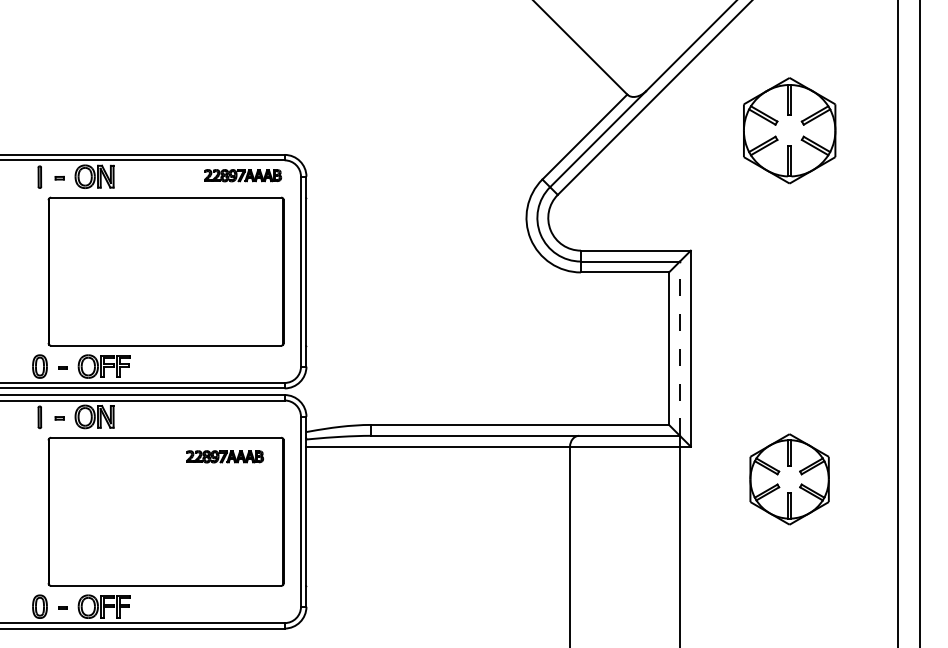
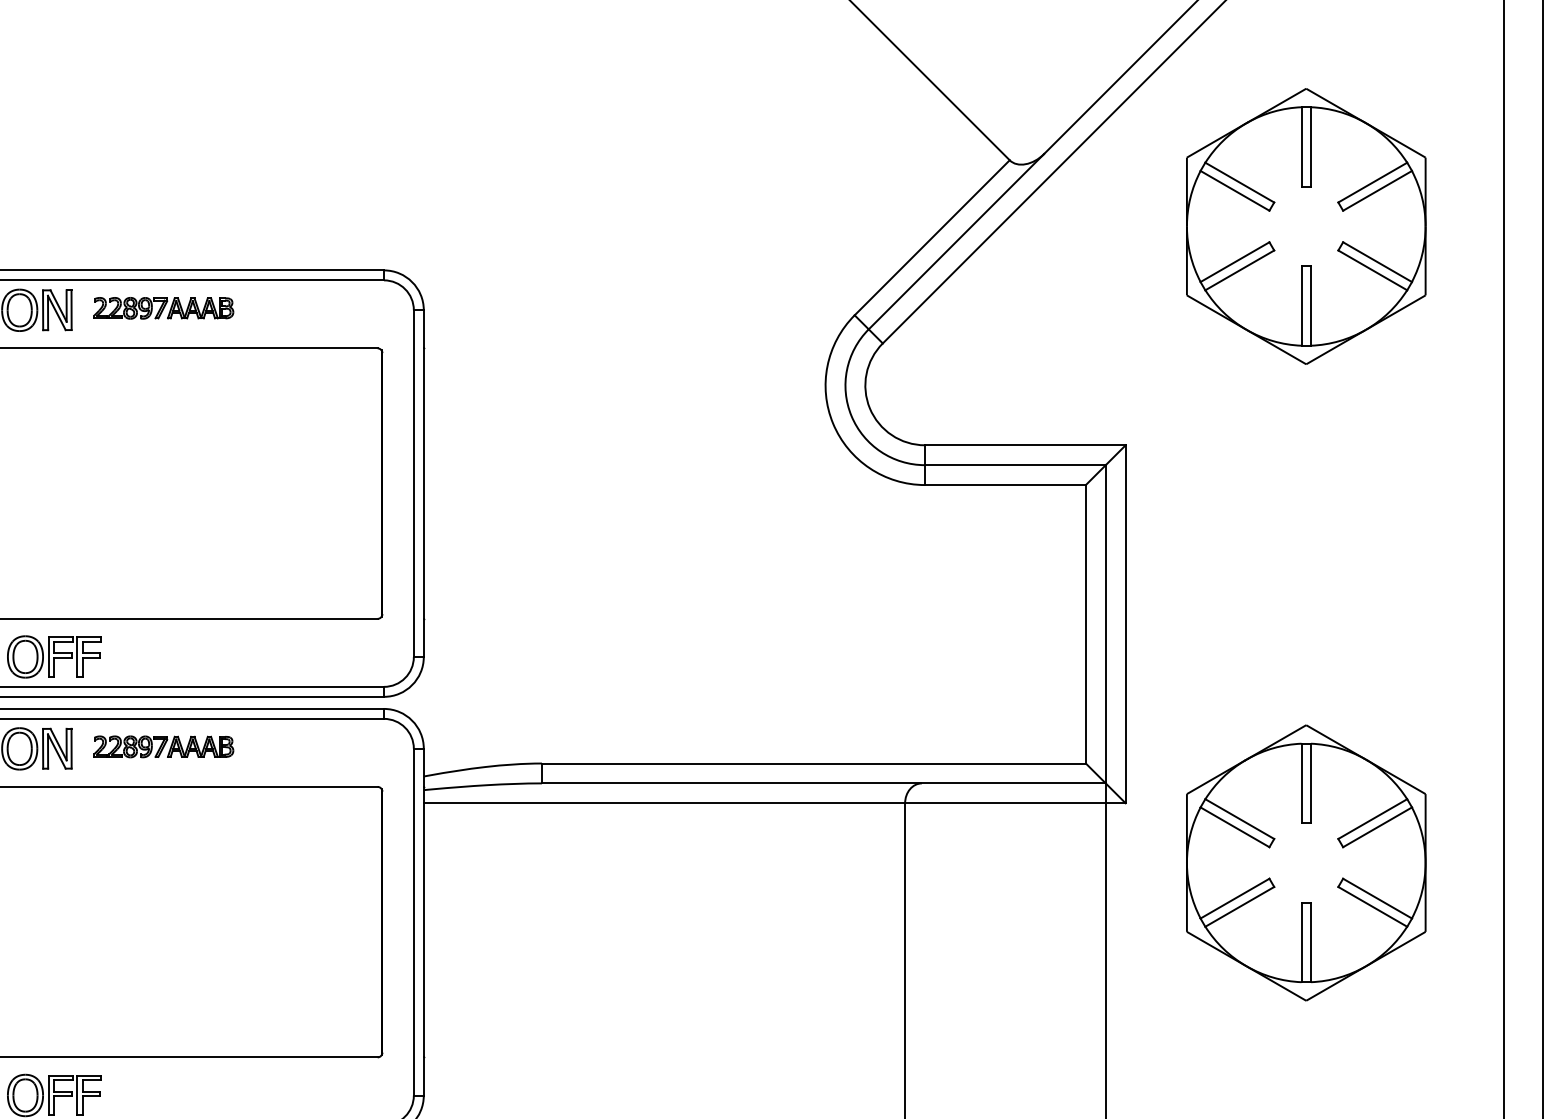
part: (789, 130) -> (1305, 225), size x1.43
part: (243, 175) -> (164, 308), moved
line: (679, 348) -> (1104, 623), dashed -> solid
part: (224, 456) -> (162, 746), moved
part: (789, 479) -> (1305, 863), size x1.67

